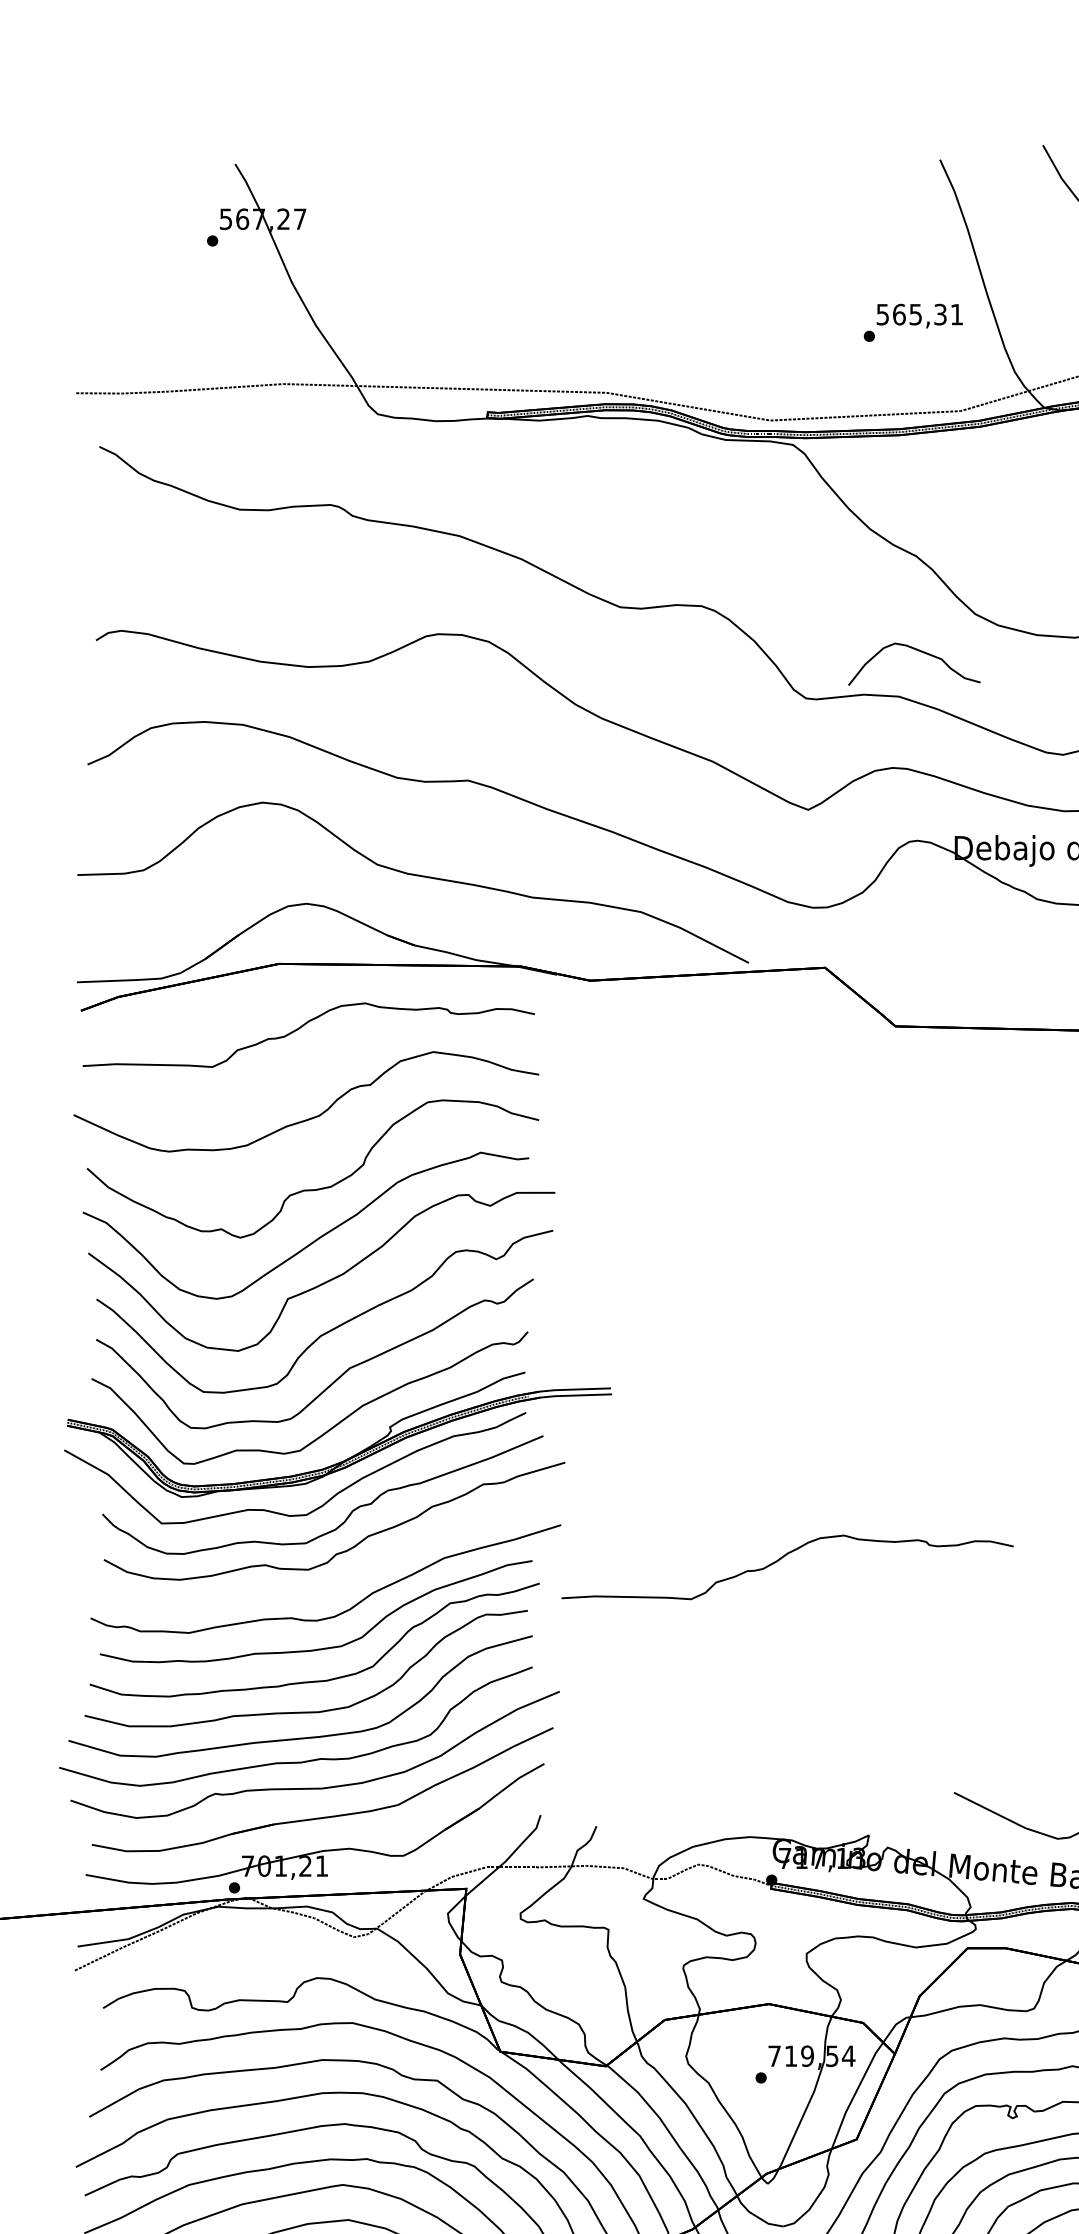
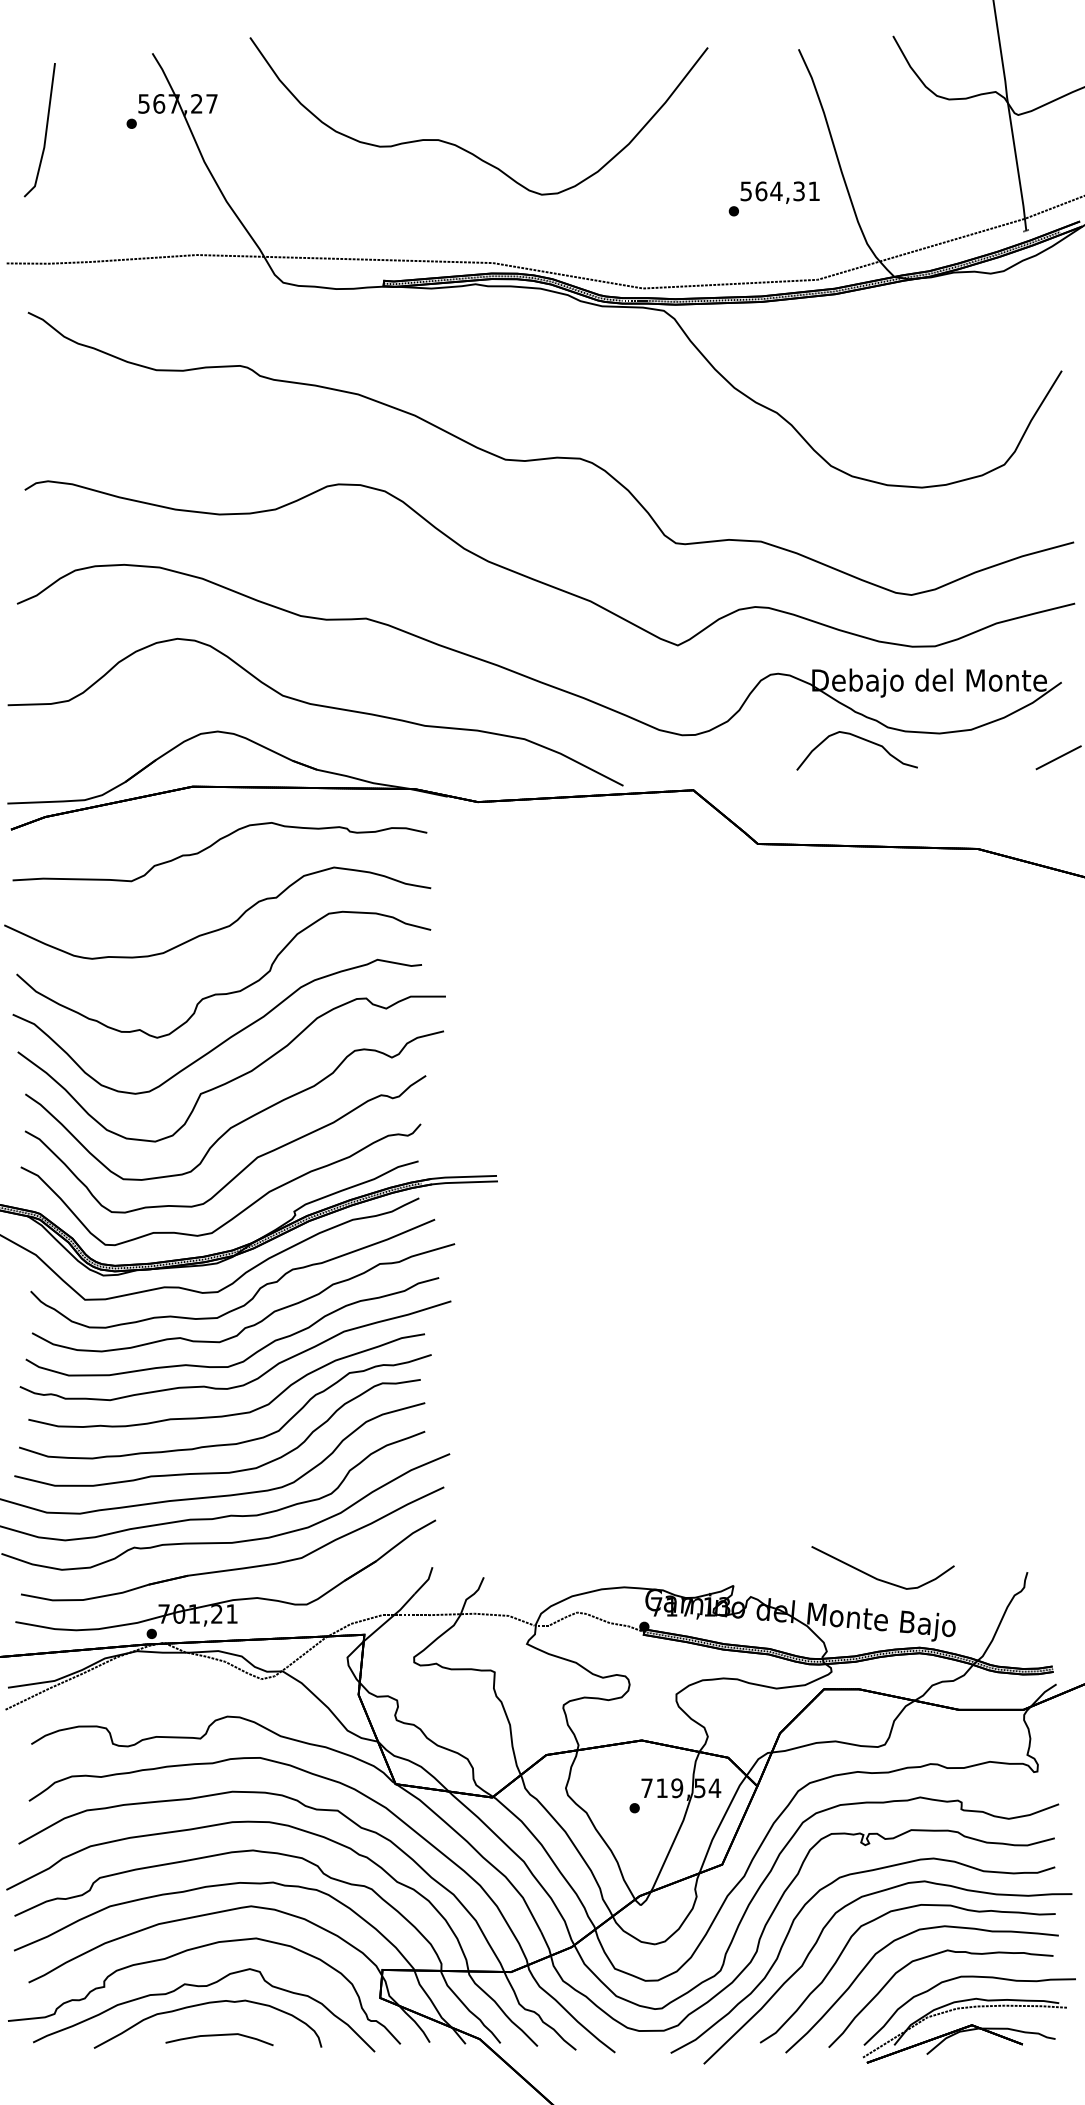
line: (118, 248) -> (45, 130), added
curve: (573, 266) -> (462, 147), added
text: (915, 314) -> (776, 191), 565,31 -> 564,31
curve: (919, 651) -> (861, 739), moved
curve: (780, 1560) -> (652, 1333), removed
part: (343, 1583) -> (251, 1354), added

